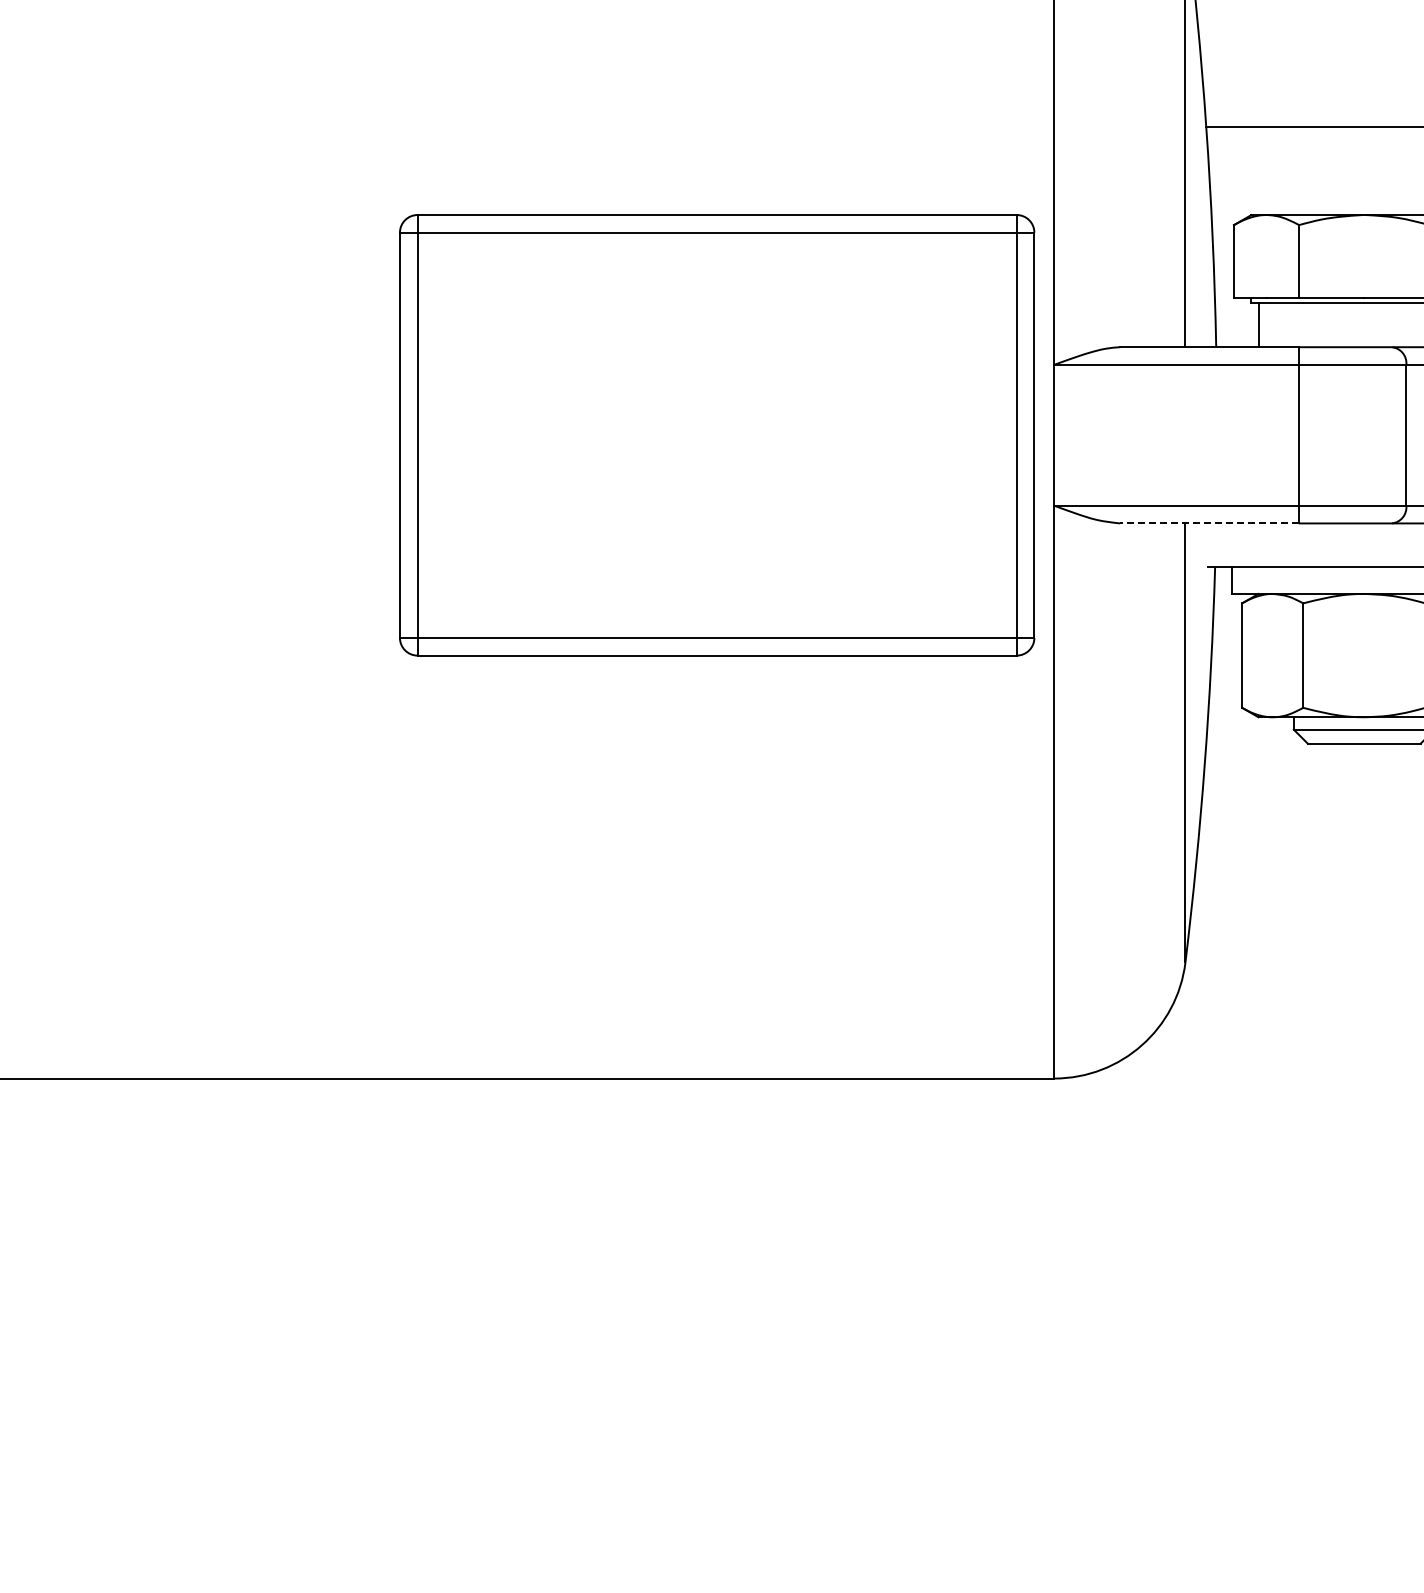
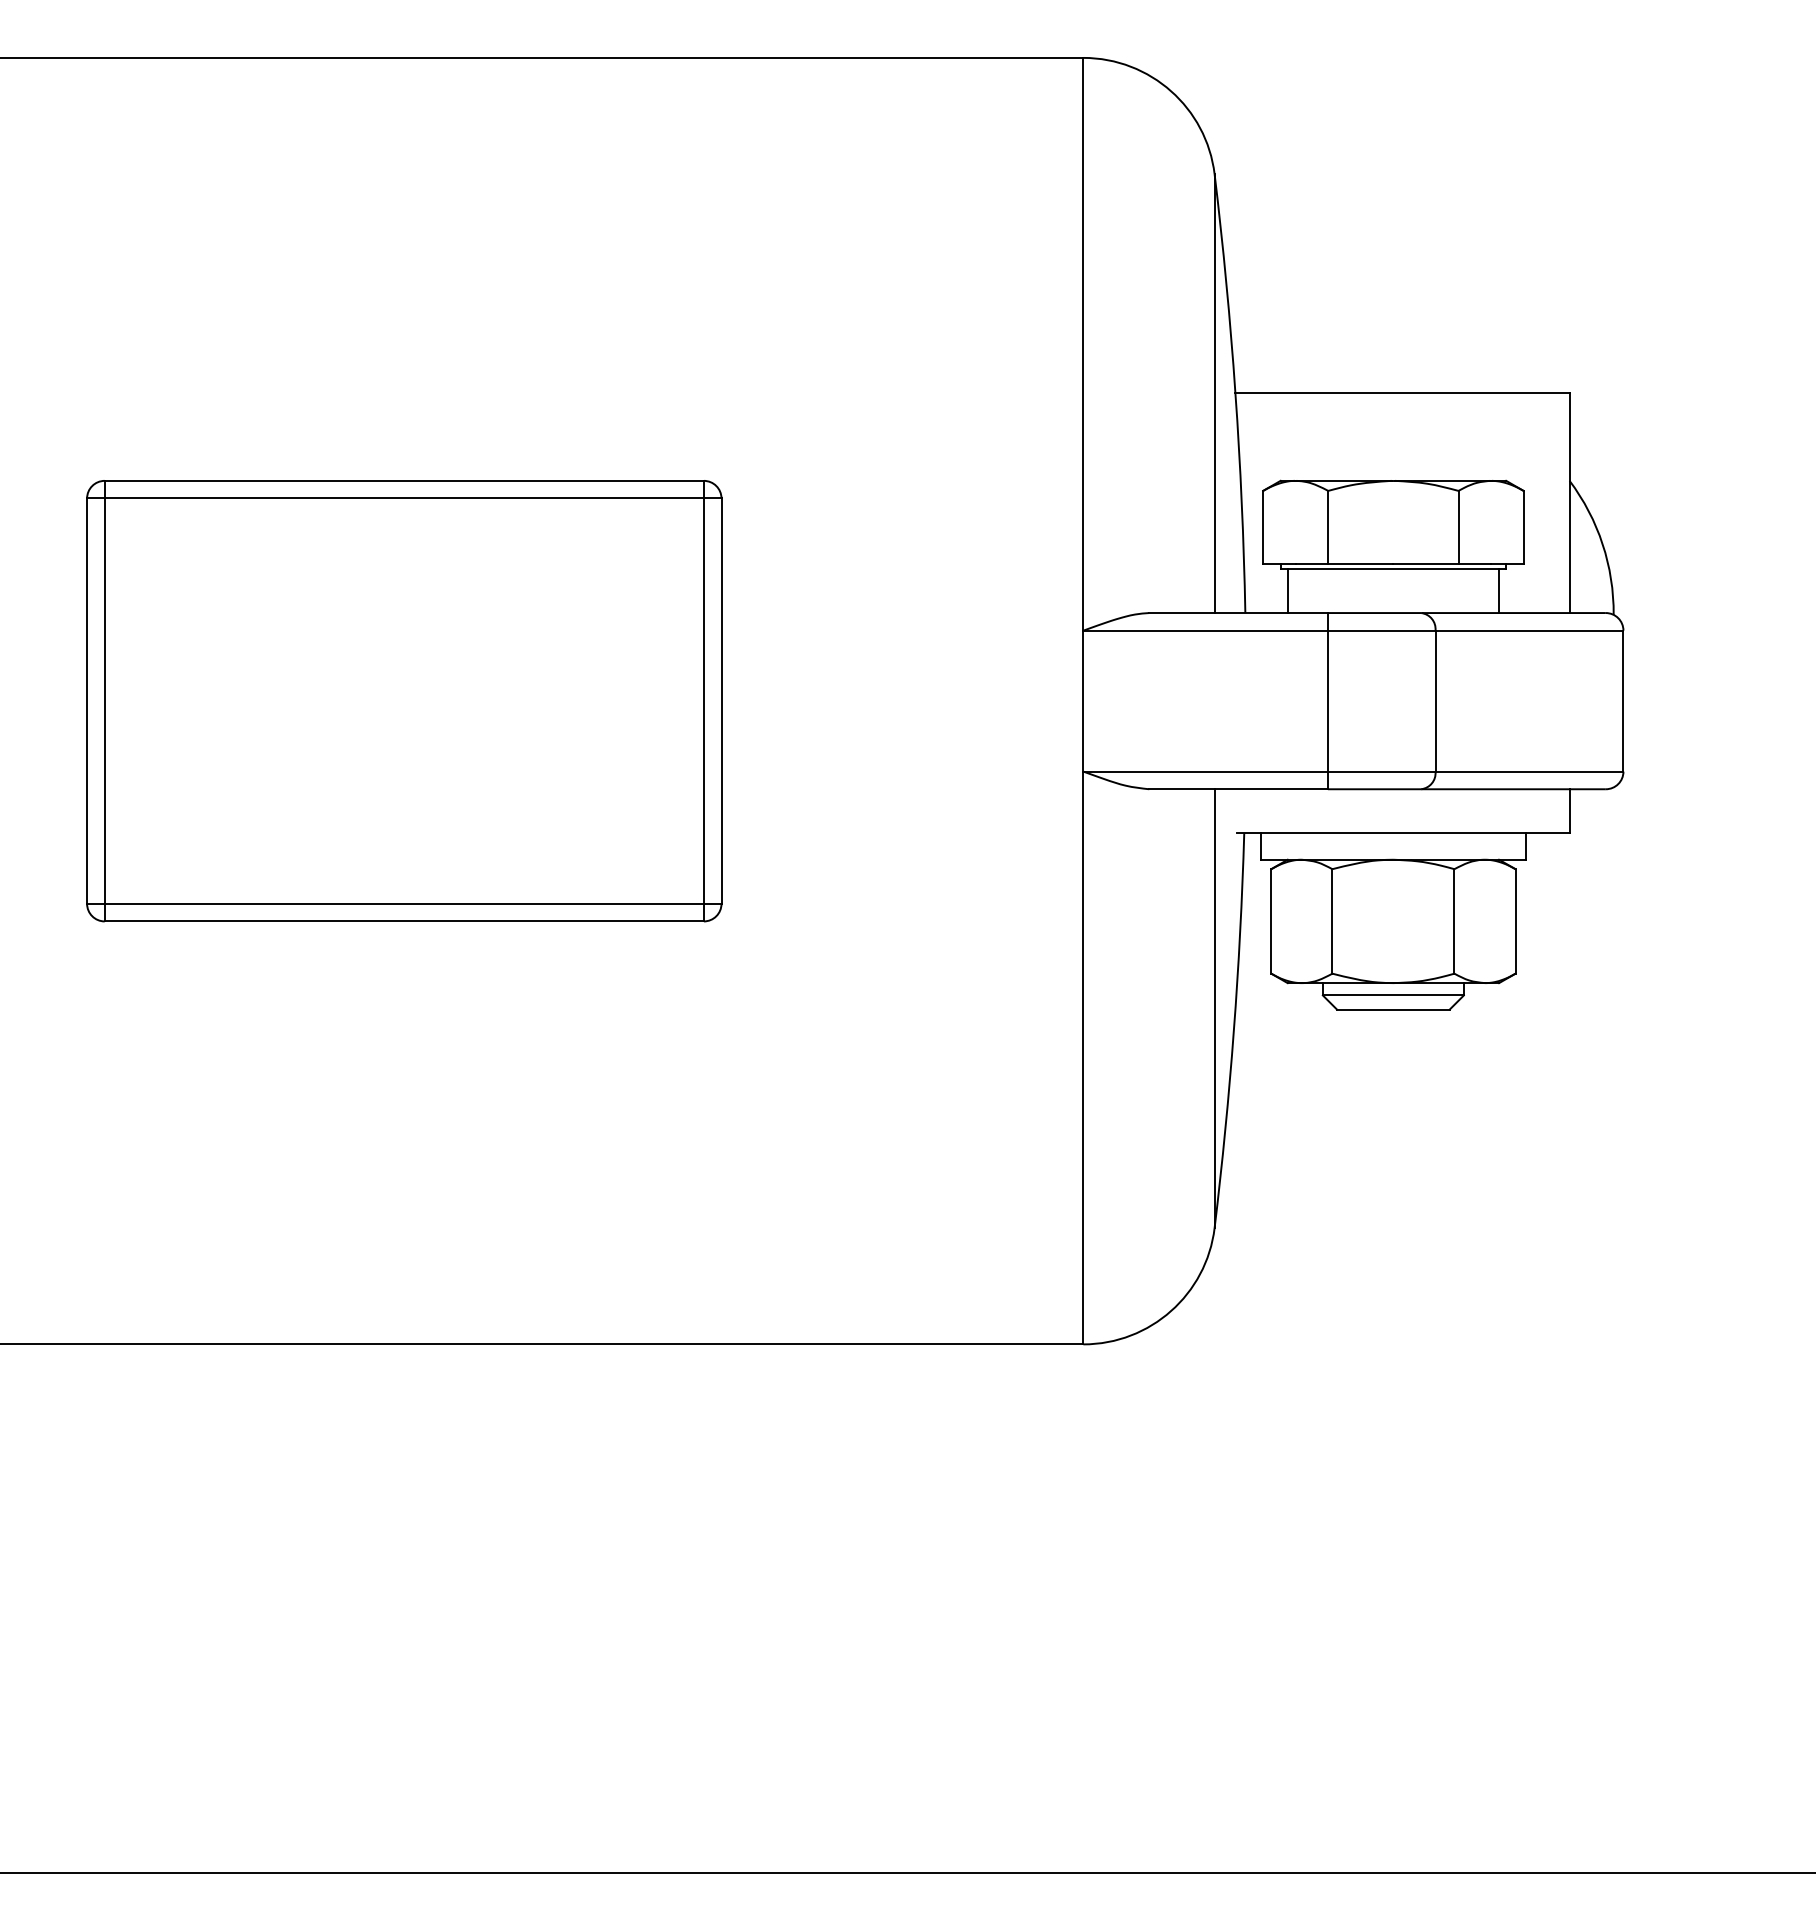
part: (717, 435) -> (404, 701), moved
line: (1209, 523) -> (1238, 789), dashed -> solid

